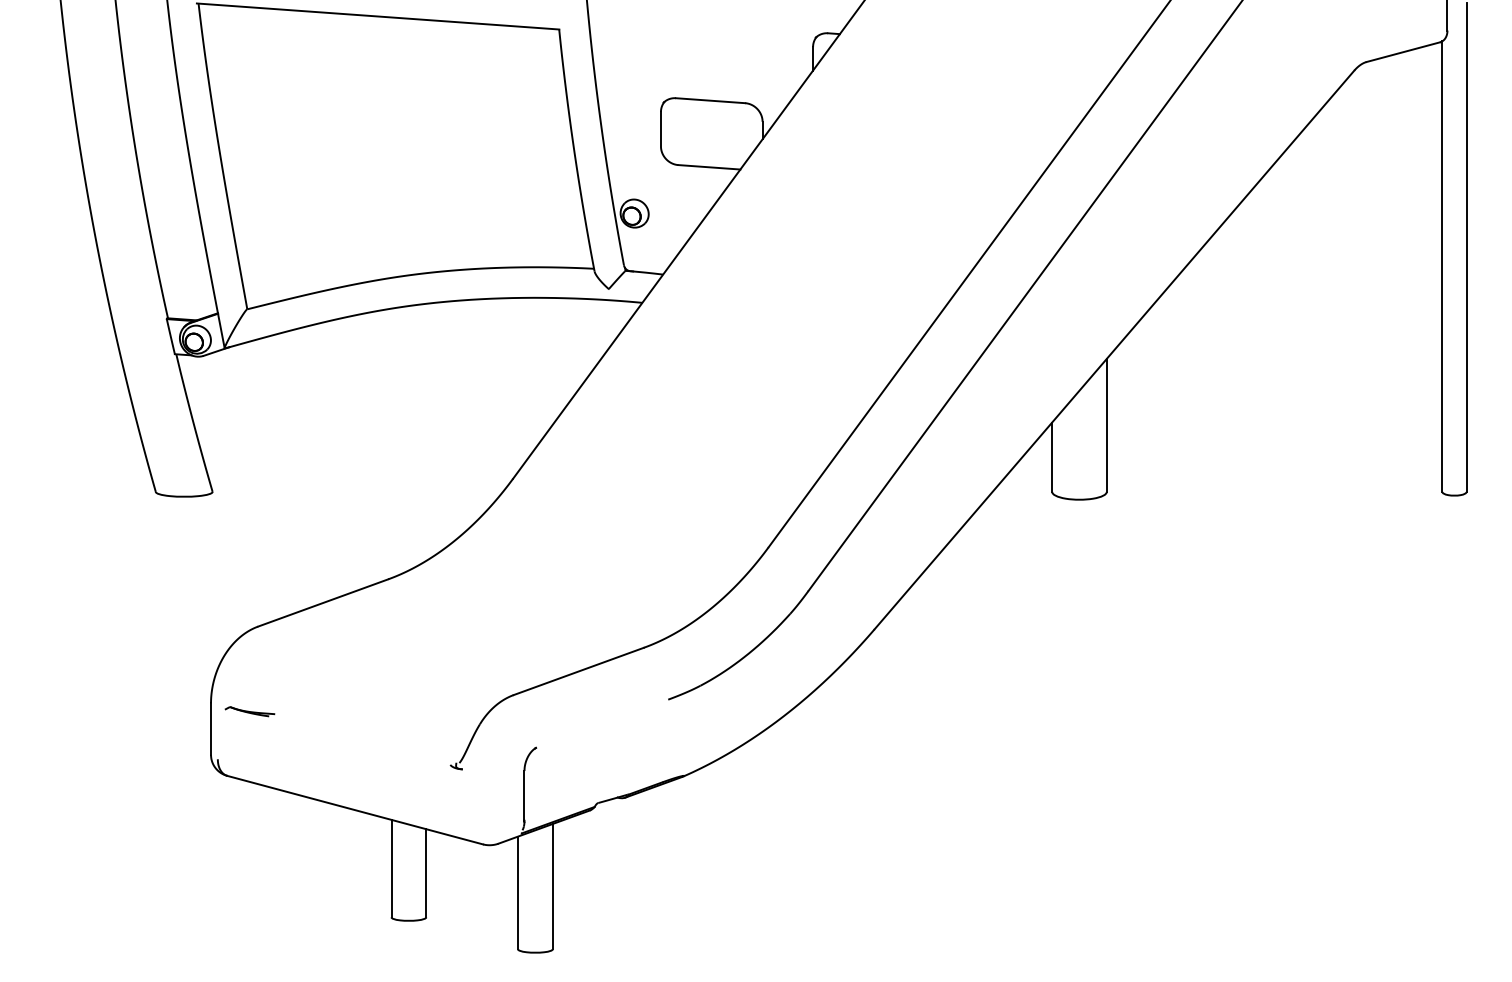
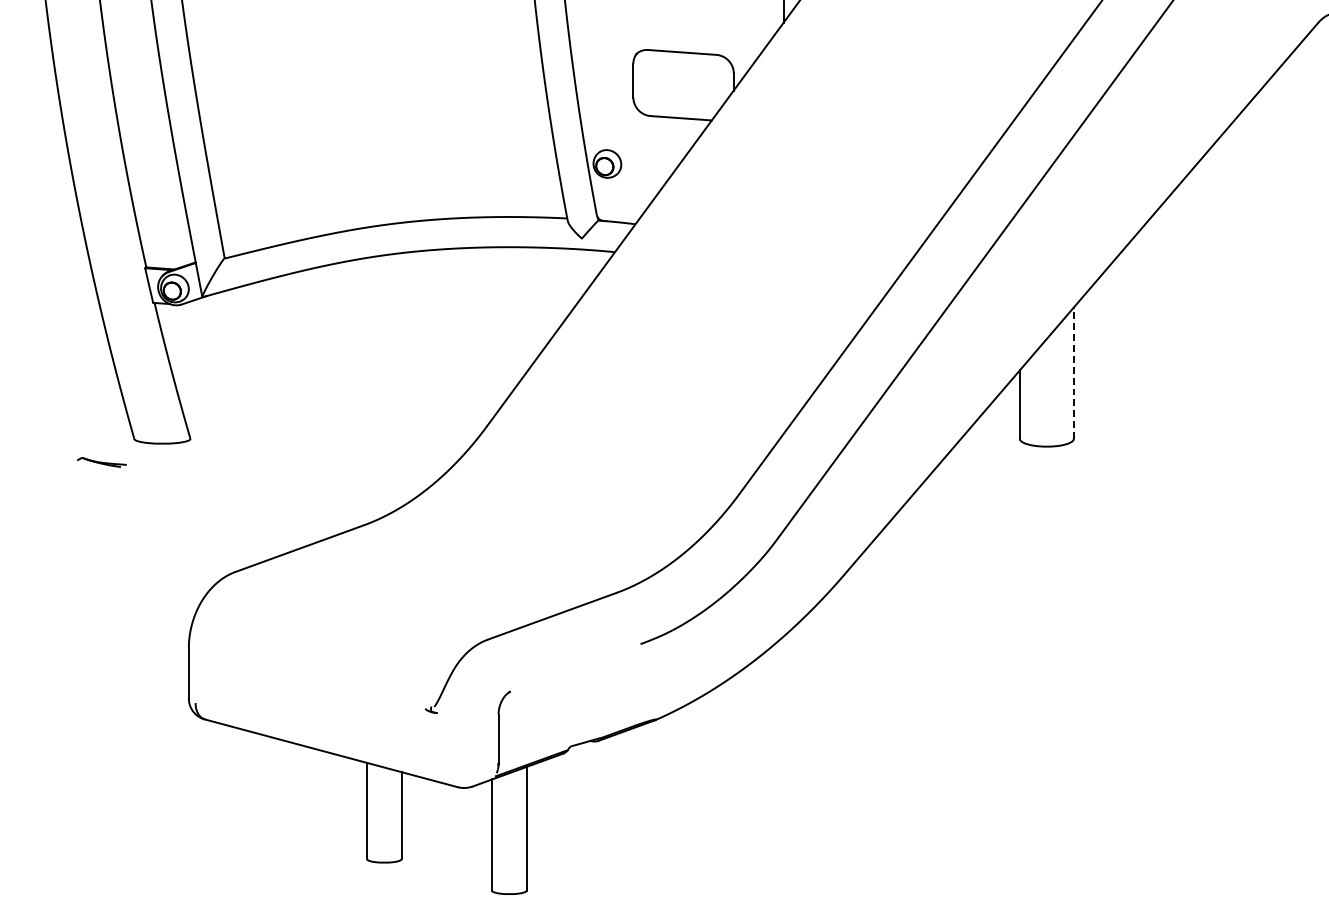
line: (1106, 424) -> (1073, 372), solid -> dashed
part: (249, 711) -> (101, 462), moved

